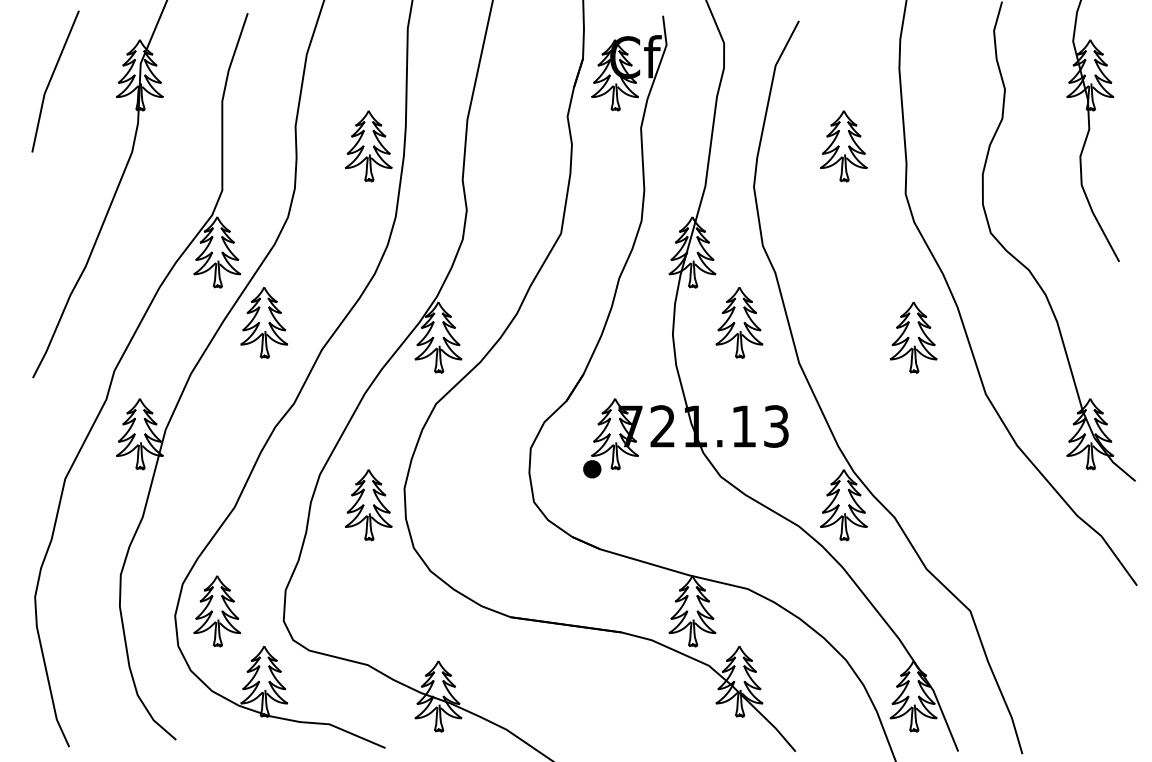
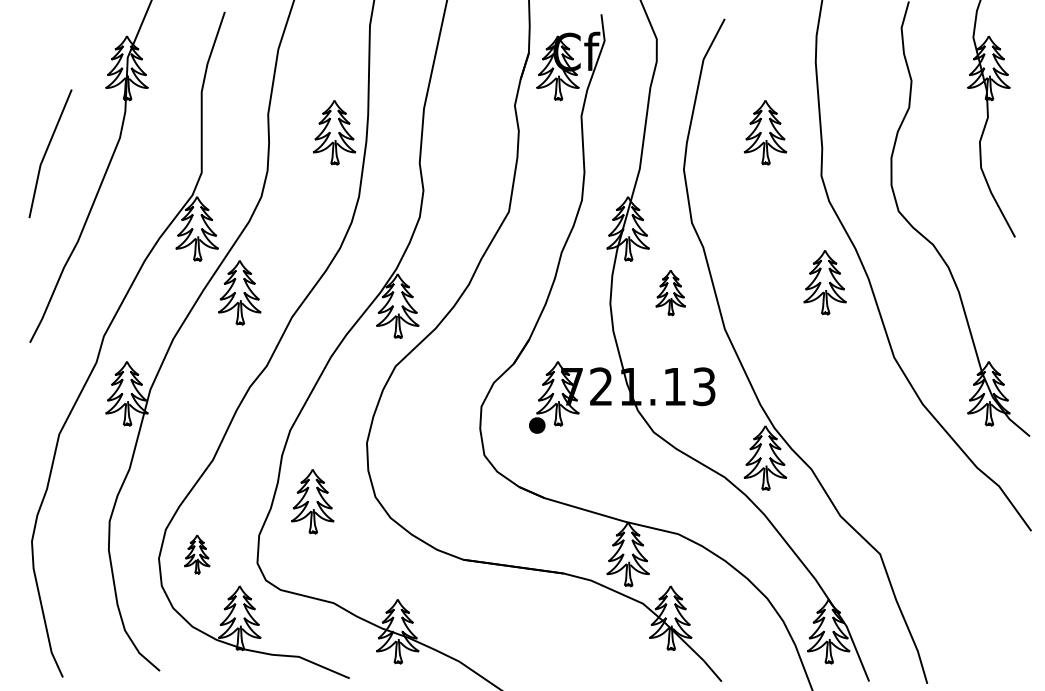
line: (51, 80) -> (46, 152), moved
part: (739, 322) -> (670, 292), size x0.7
part: (913, 337) -> (824, 282), moved
part: (368, 505) -> (312, 501), moved
part: (217, 611) -> (197, 554), size x0.6

